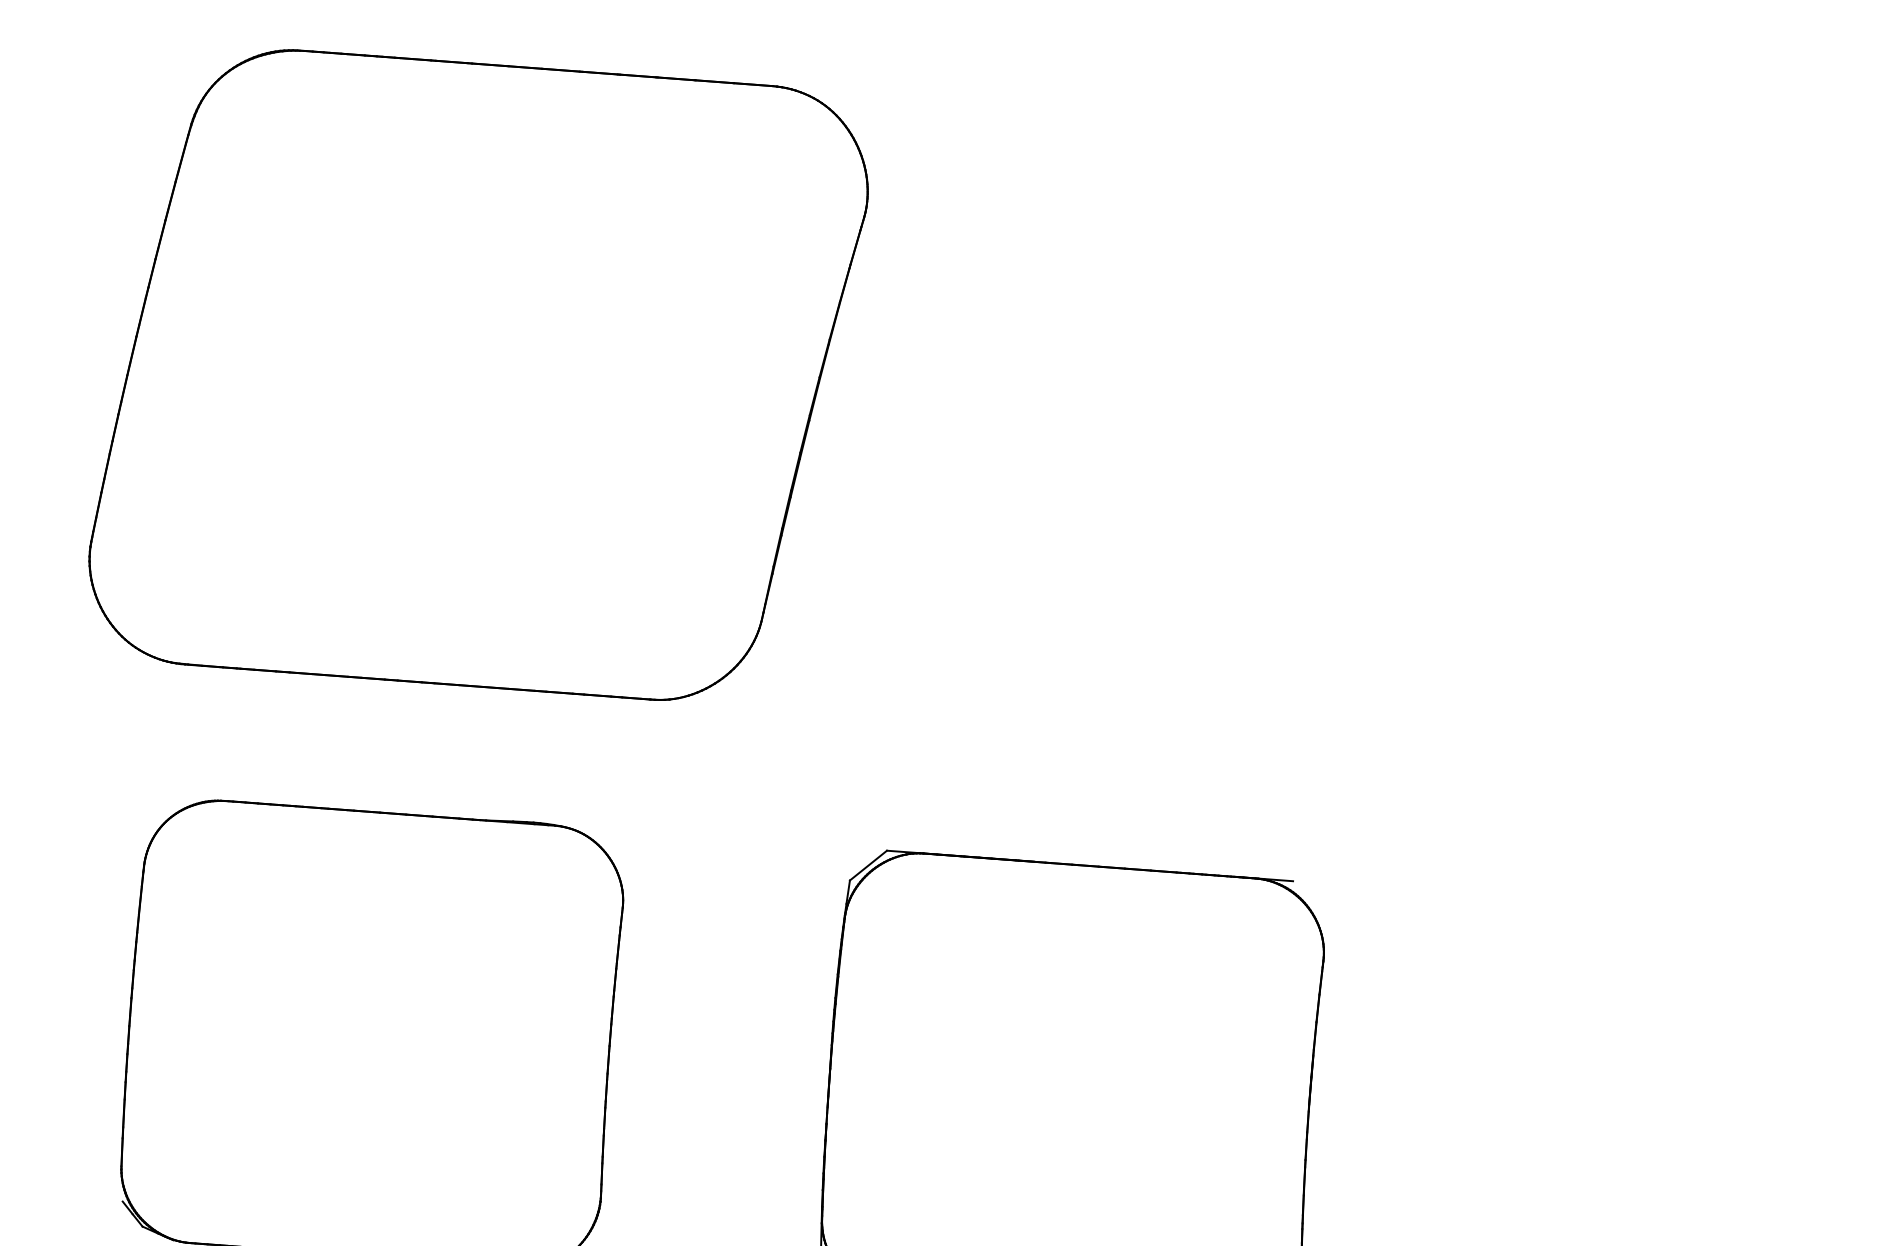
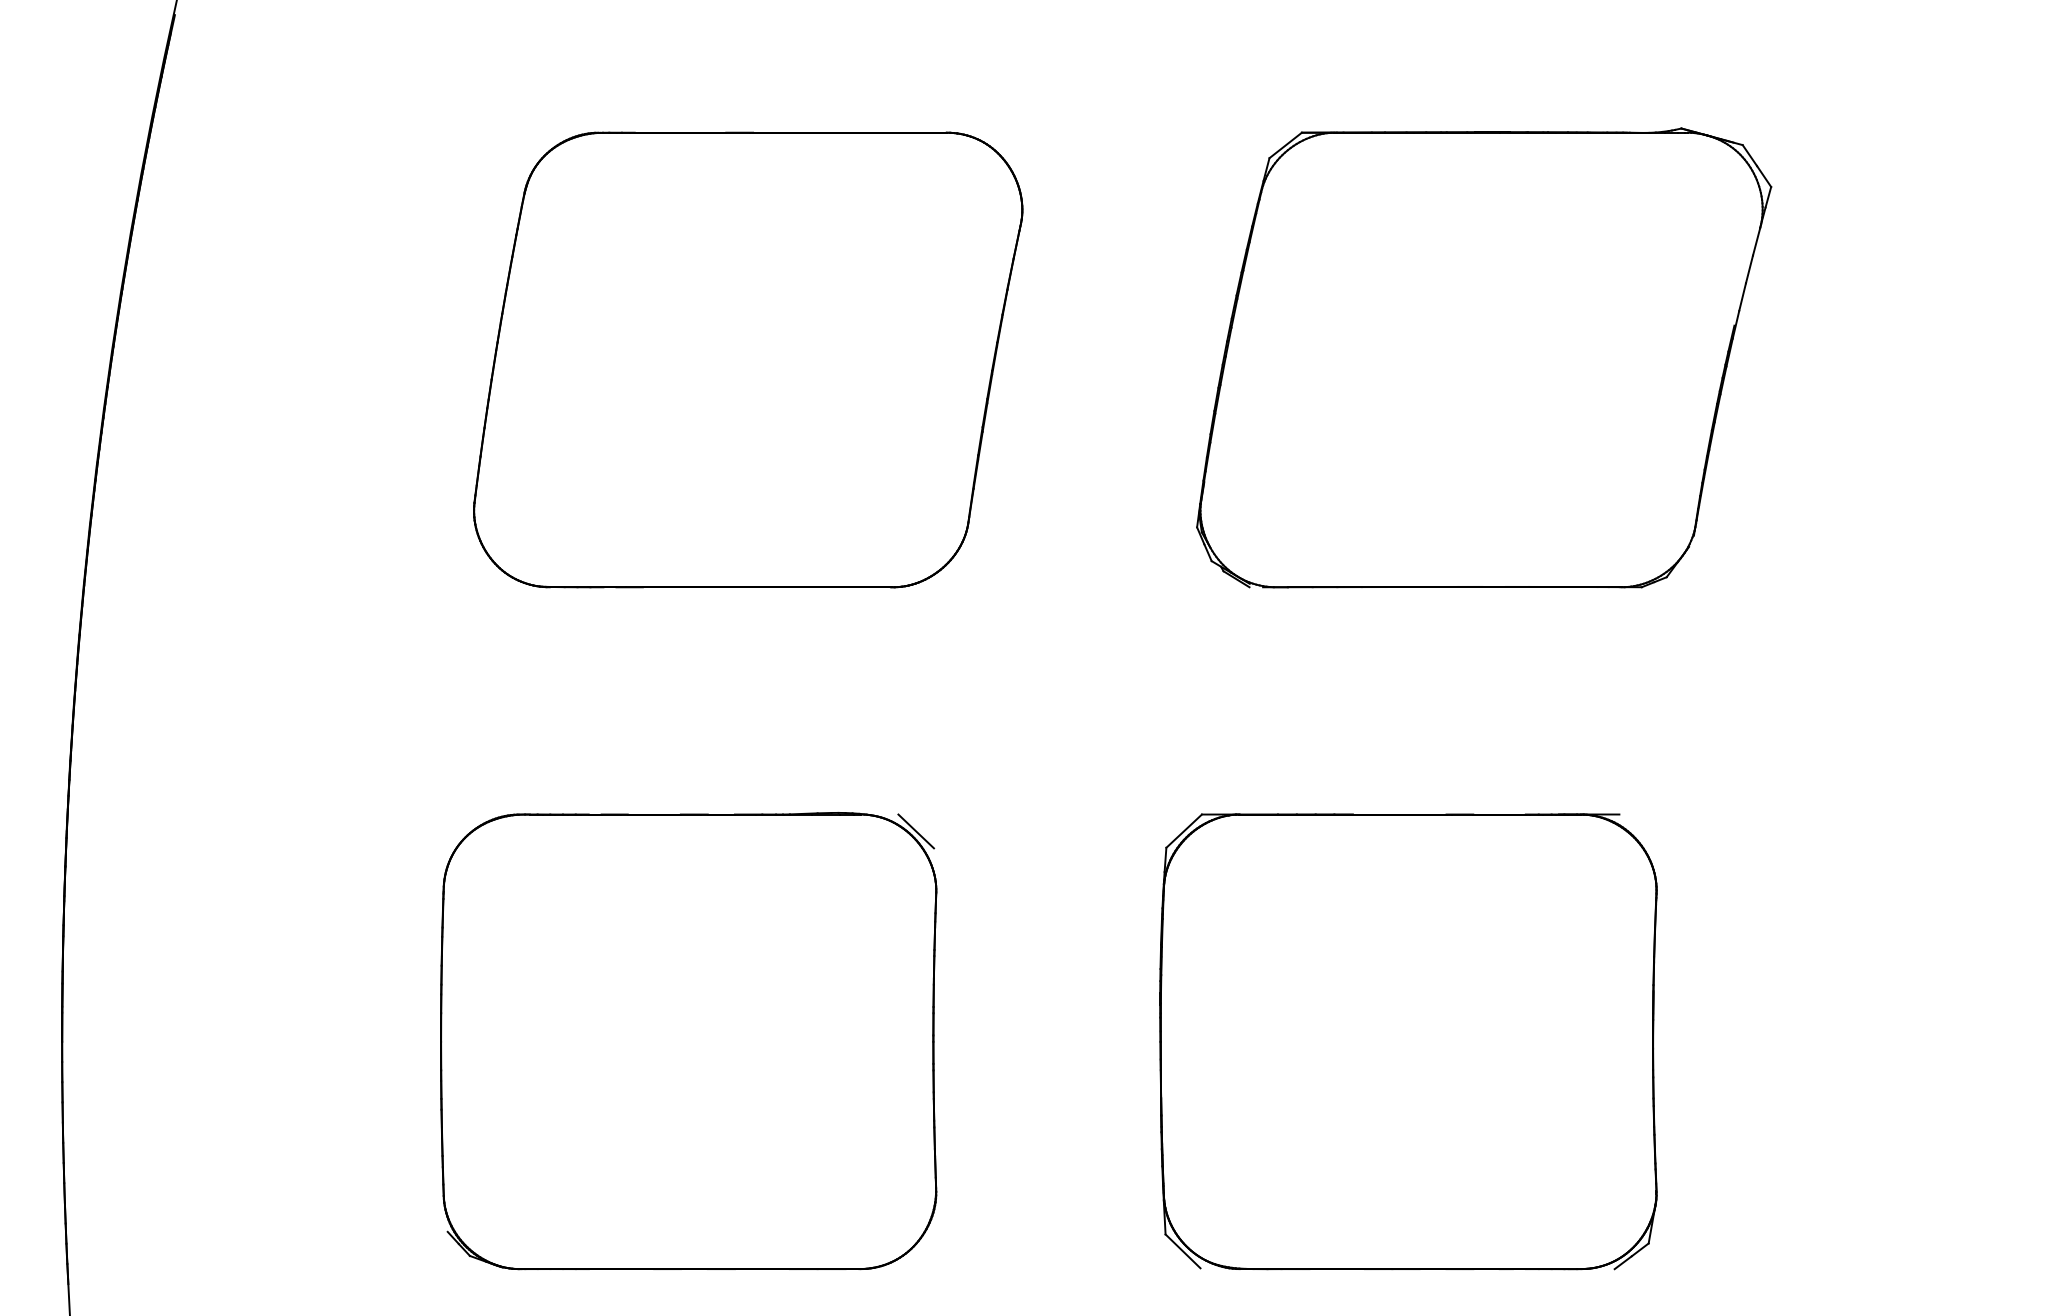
part: (479, 374) -> (748, 359), size x0.71
part: (1195, 426) -> (1484, 357), added
line: (608, 846) -> (916, 831), added

